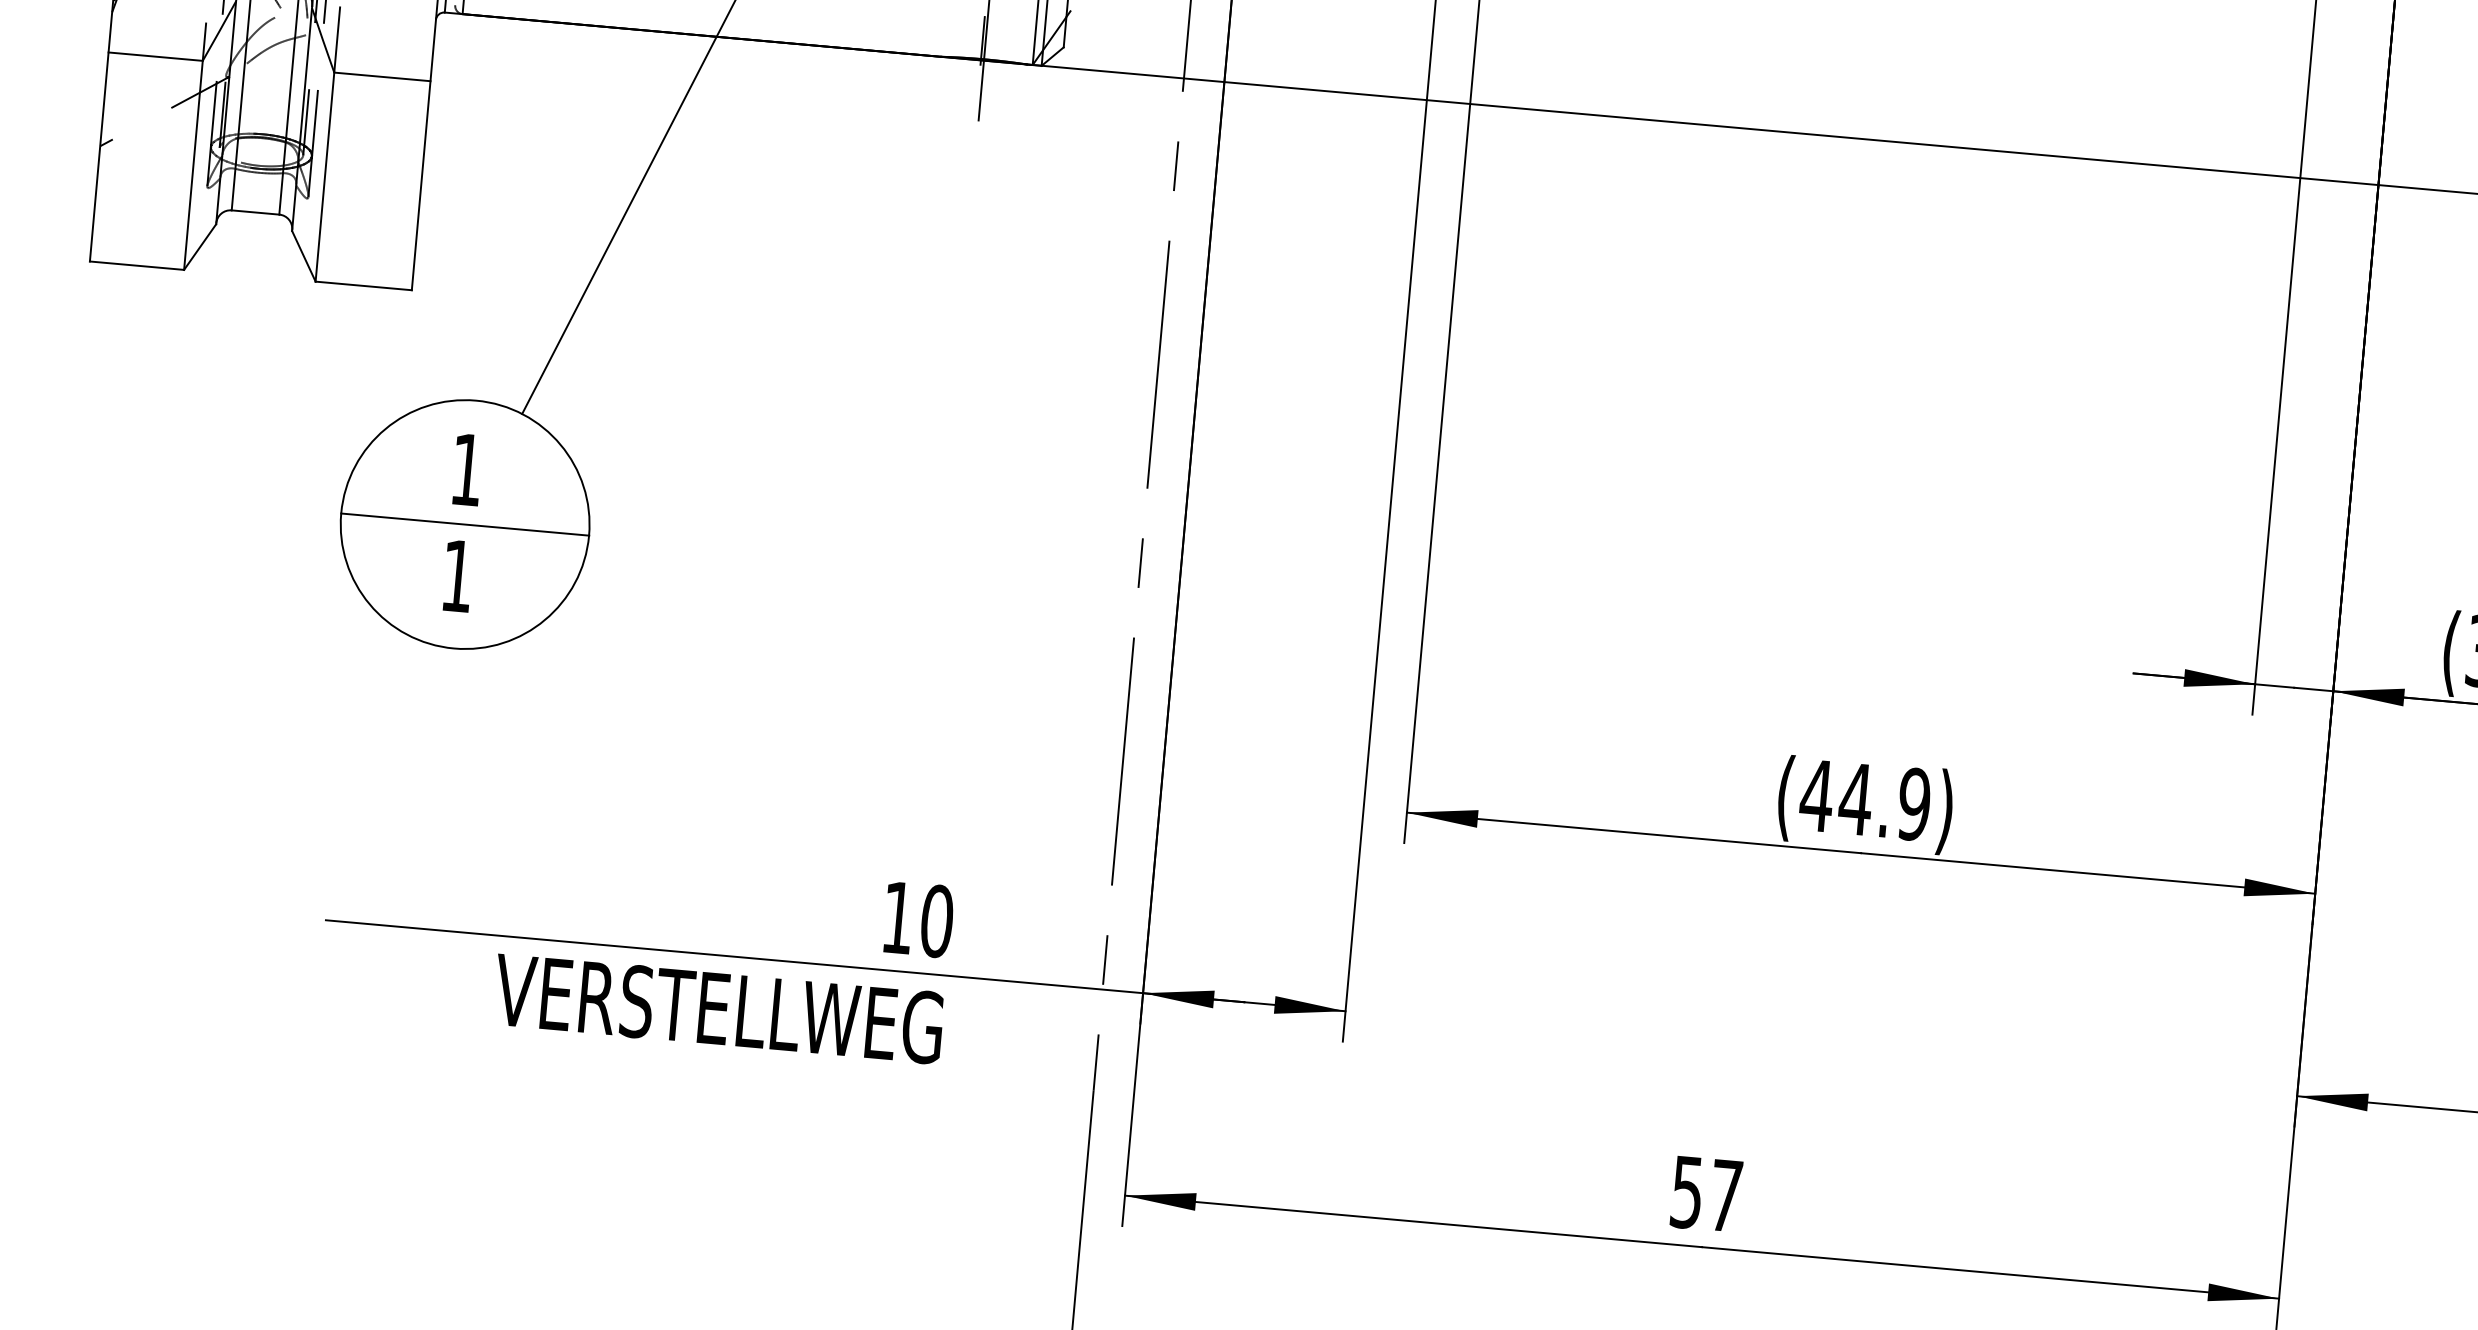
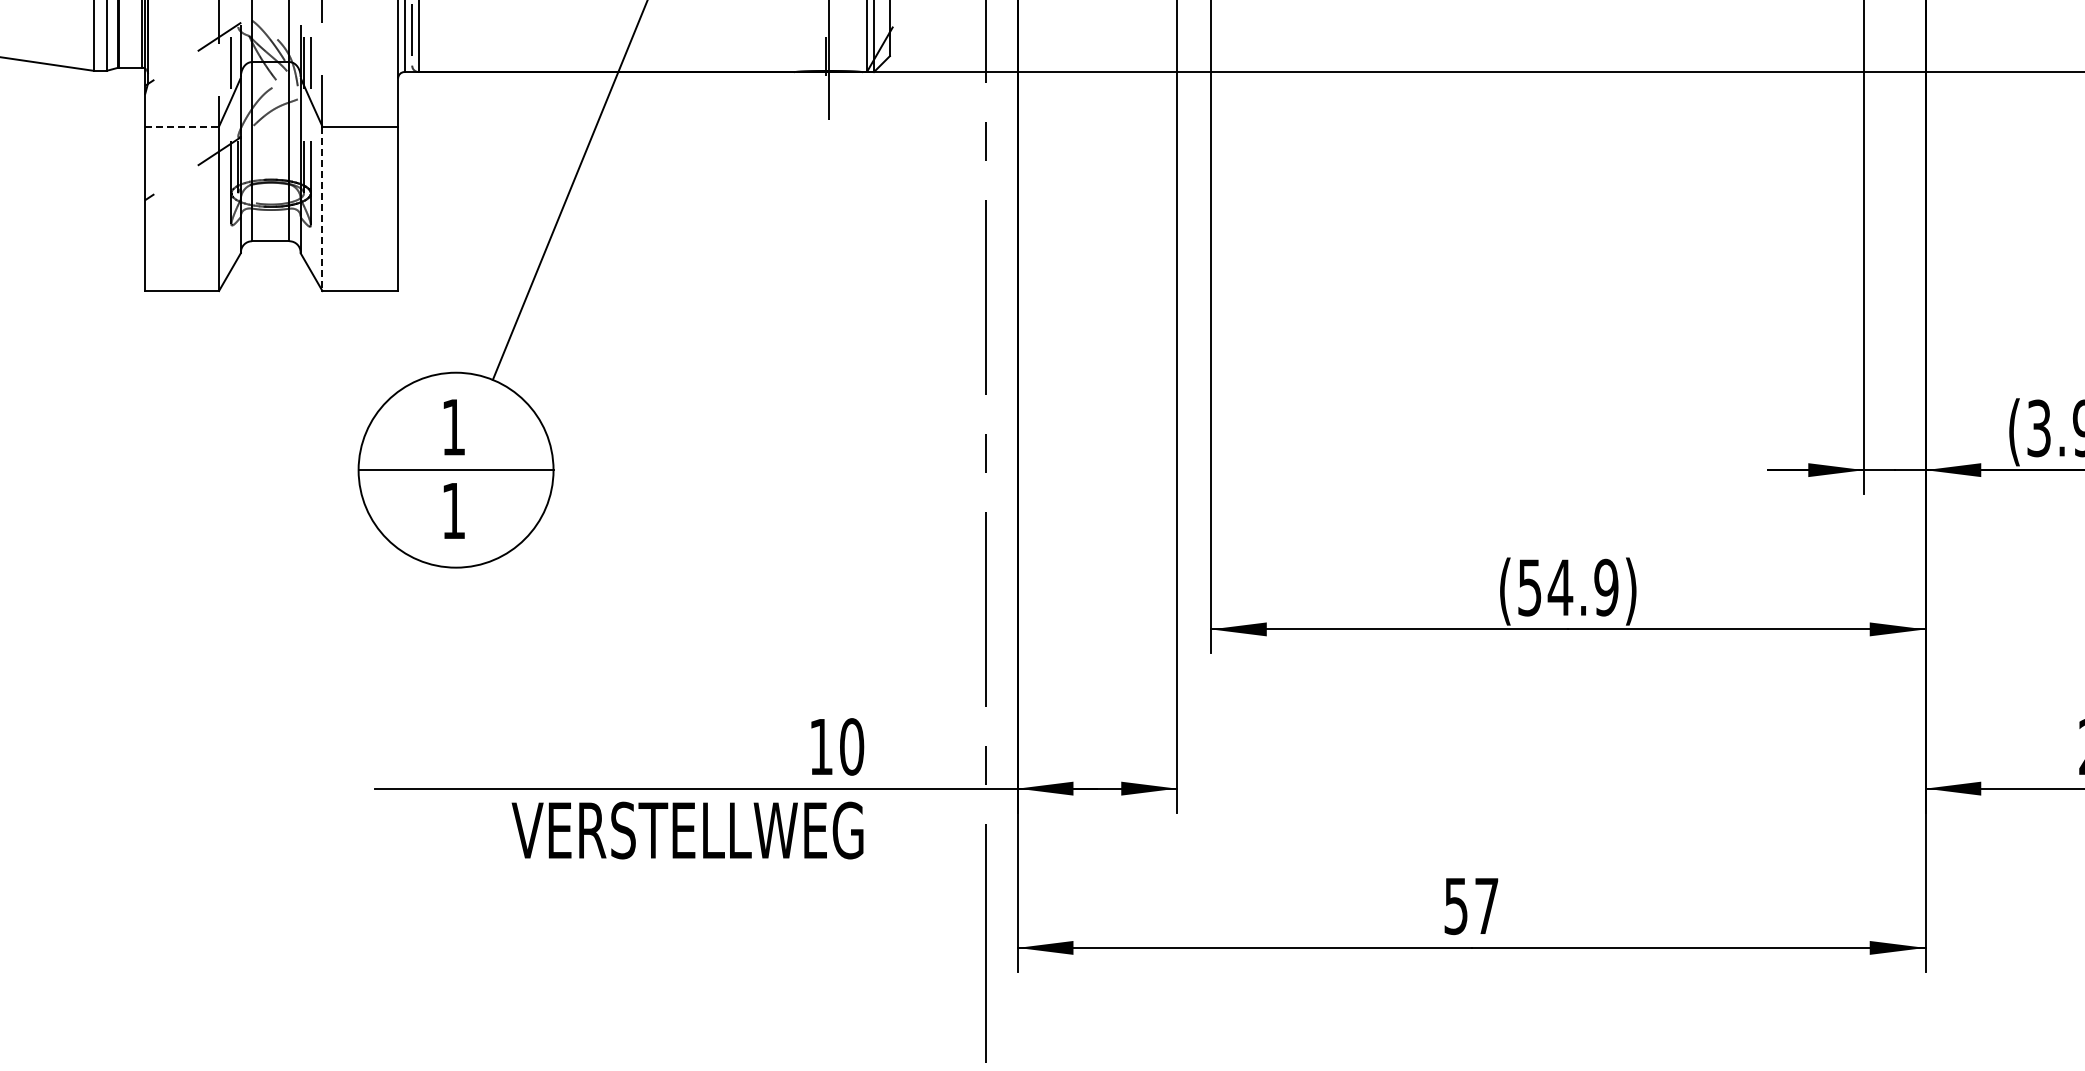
line: (156, 56) -> (182, 126), solid -> dashed
line: (324, 177) -> (322, 209), solid -> dashed
text: (1816, 795) -> (1529, 587), (44.9) -> (54.9)

